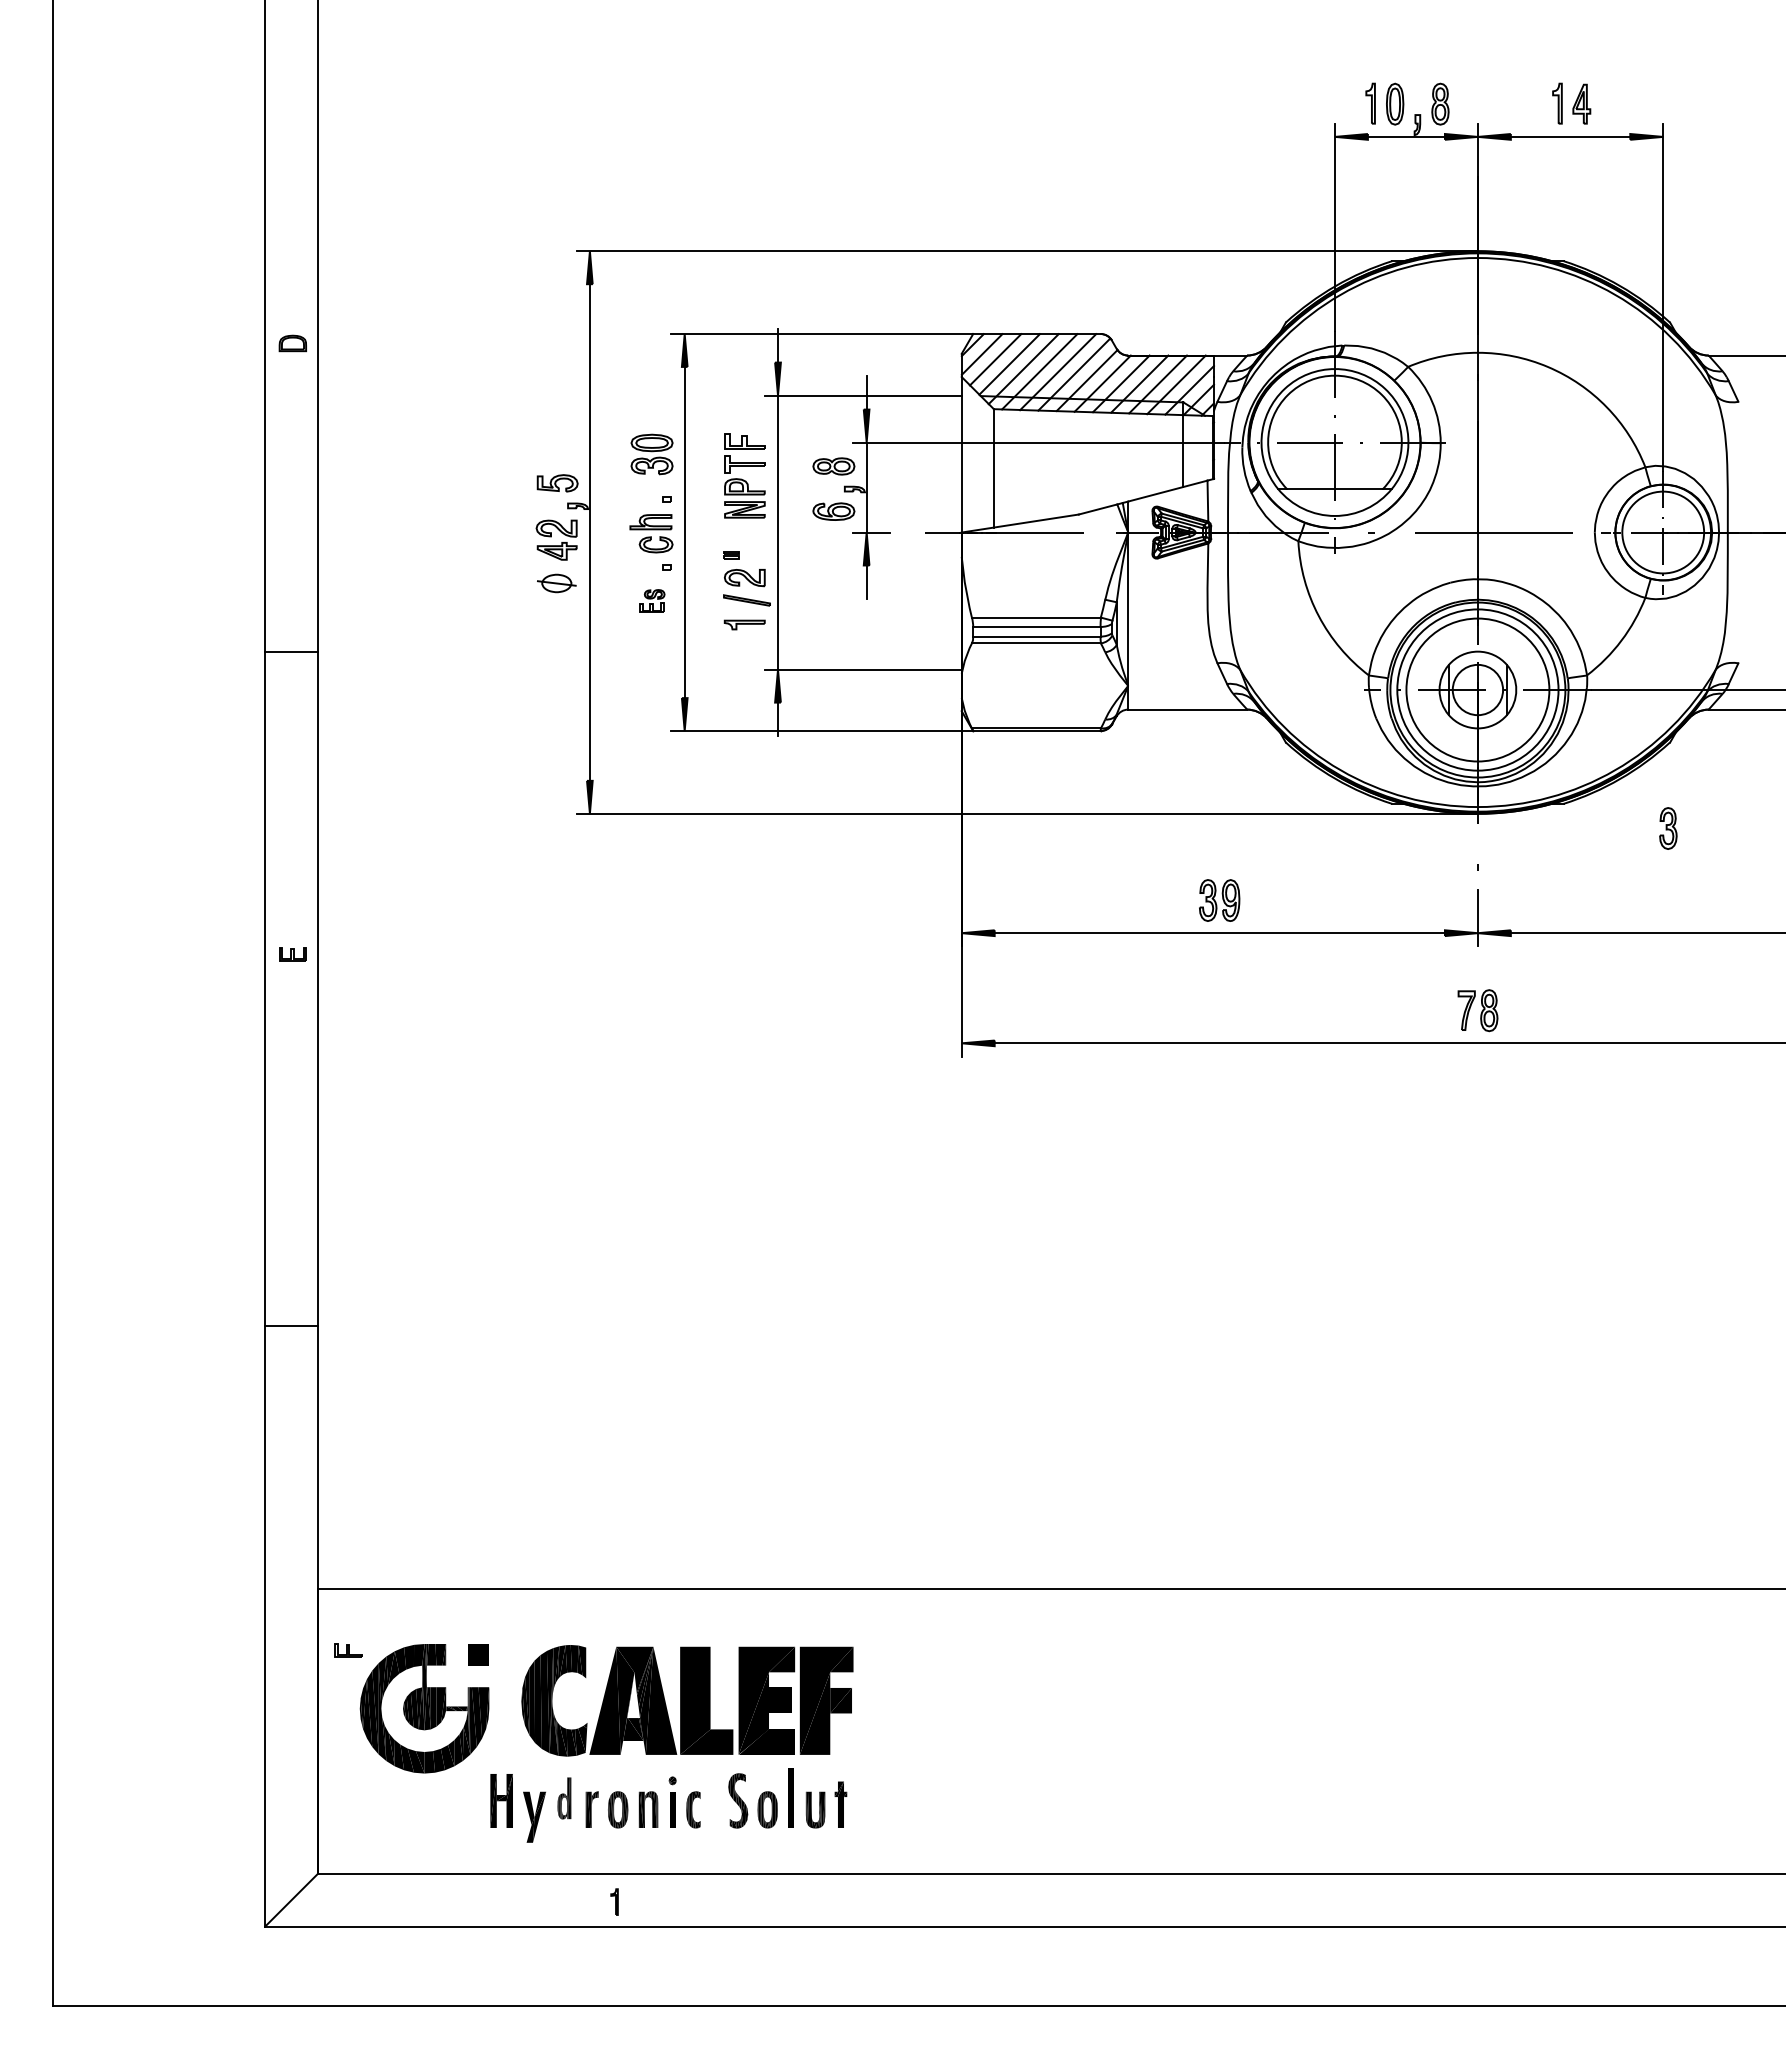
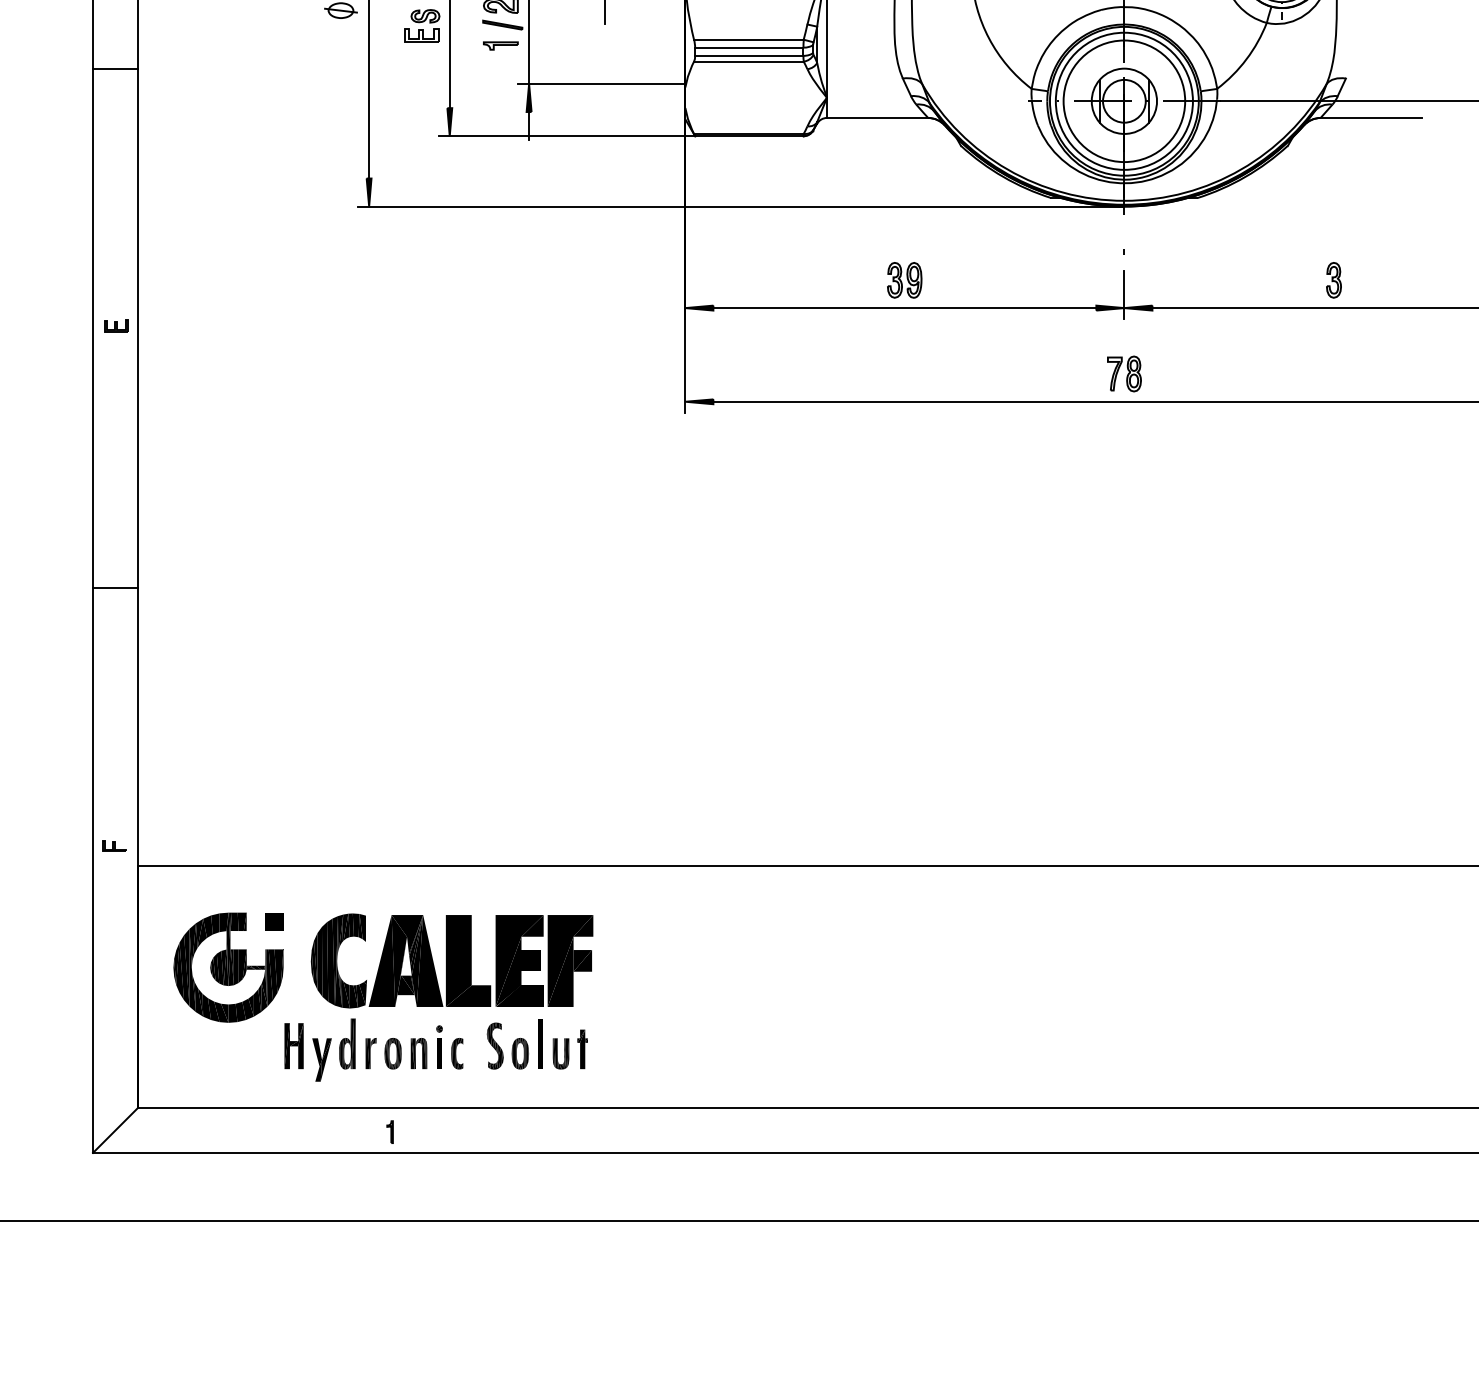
part: (652, 600) -> (422, 25), size x1.67
part: (1668, 828) -> (1334, 280), moved
line: (291, 1325) -> (115, 588), moved
part: (348, 1650) -> (114, 845), moved
part: (564, 1798) -> (347, 1044), size x1.43

